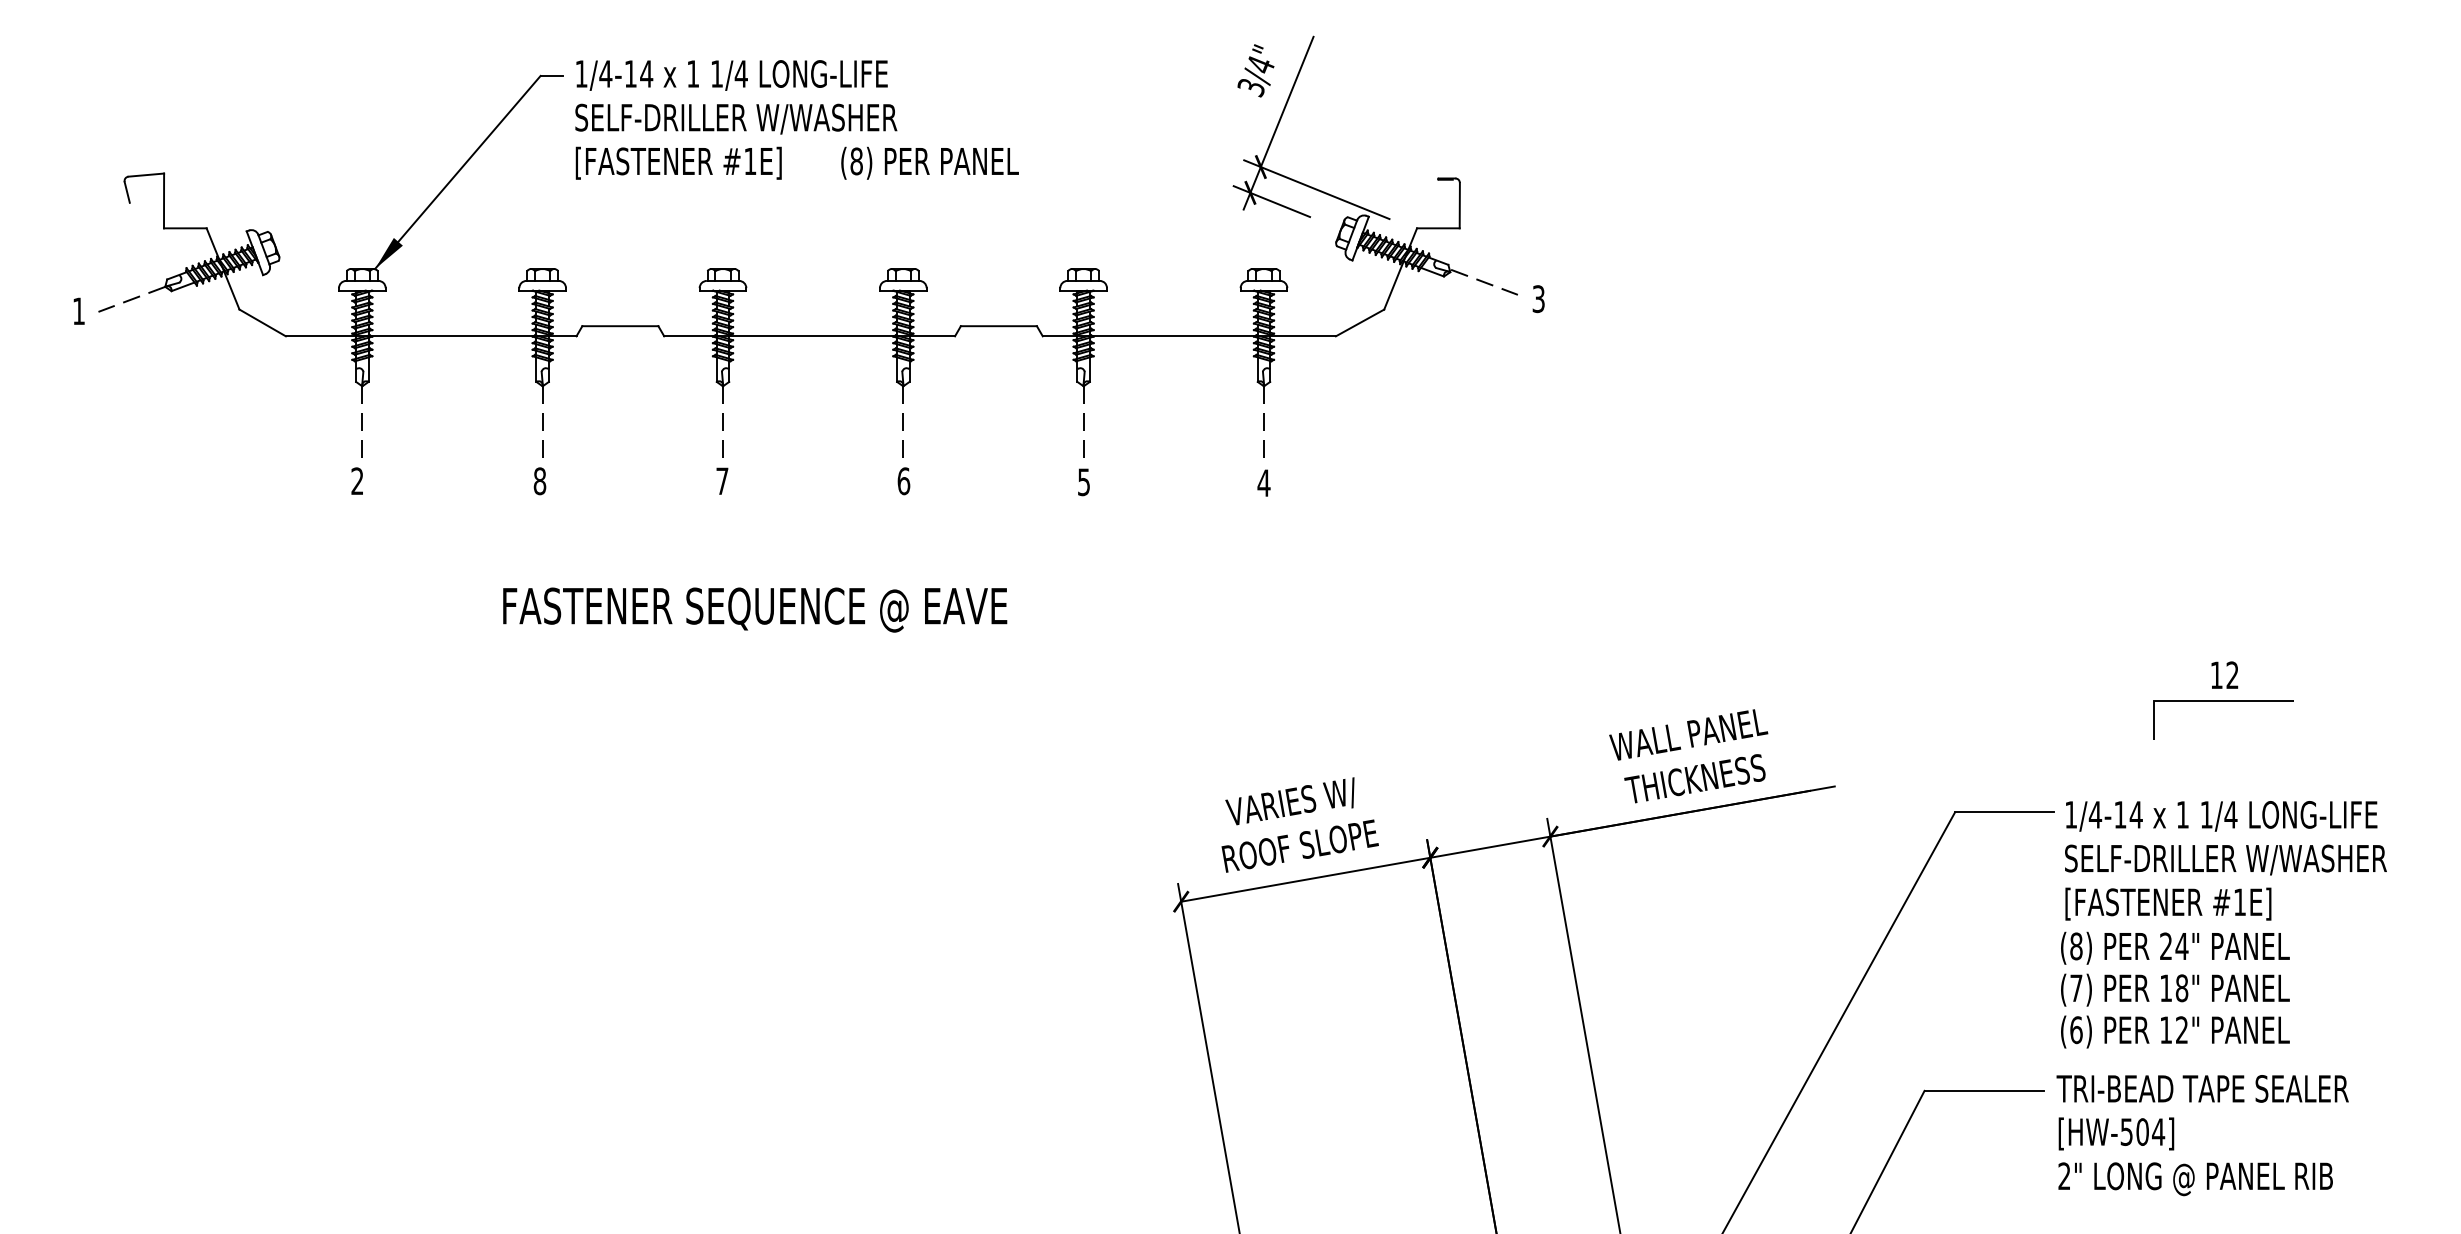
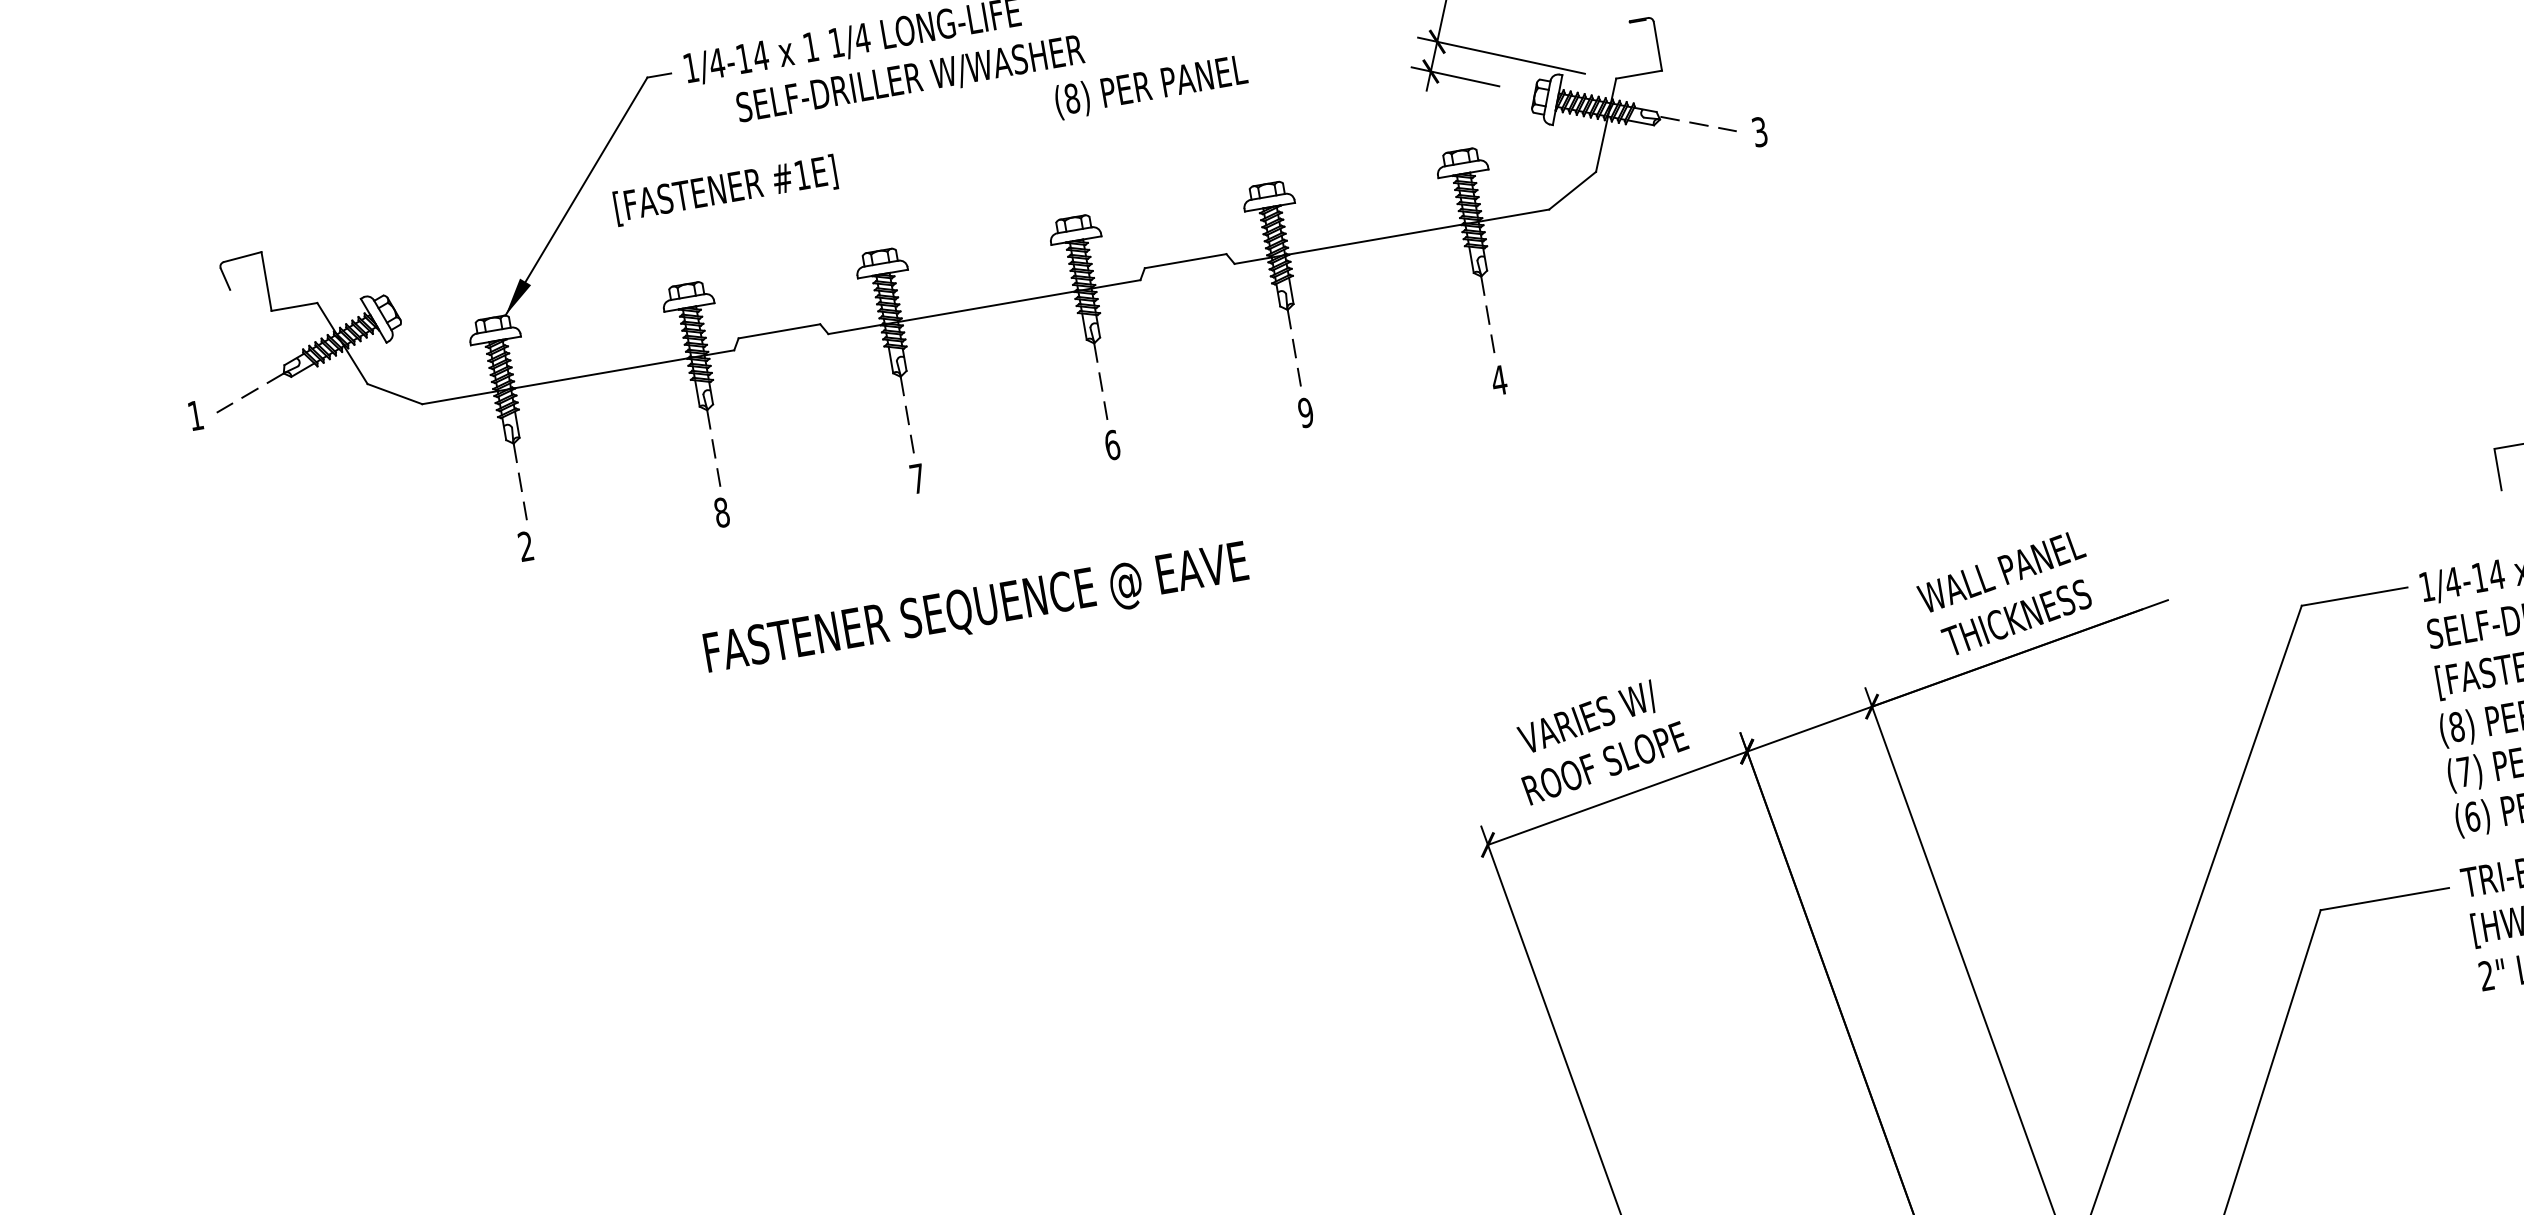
text: (736, 118) -> (910, 79), moved
text: (678, 162) -> (725, 189), moved
text: (929, 162) -> (1150, 86), moved
text: (1083, 481) -> (1305, 412), 5 -> 9

